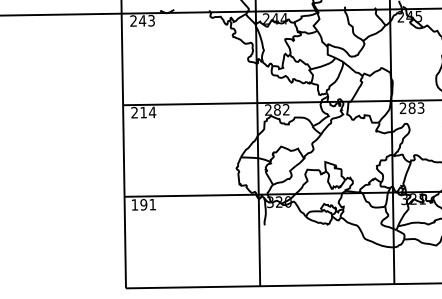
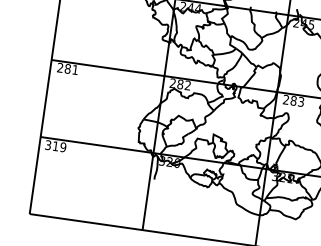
text: (148, 112) -> (71, 69), 214 -> 281
text: (143, 204) -> (55, 146), 191 -> 319

